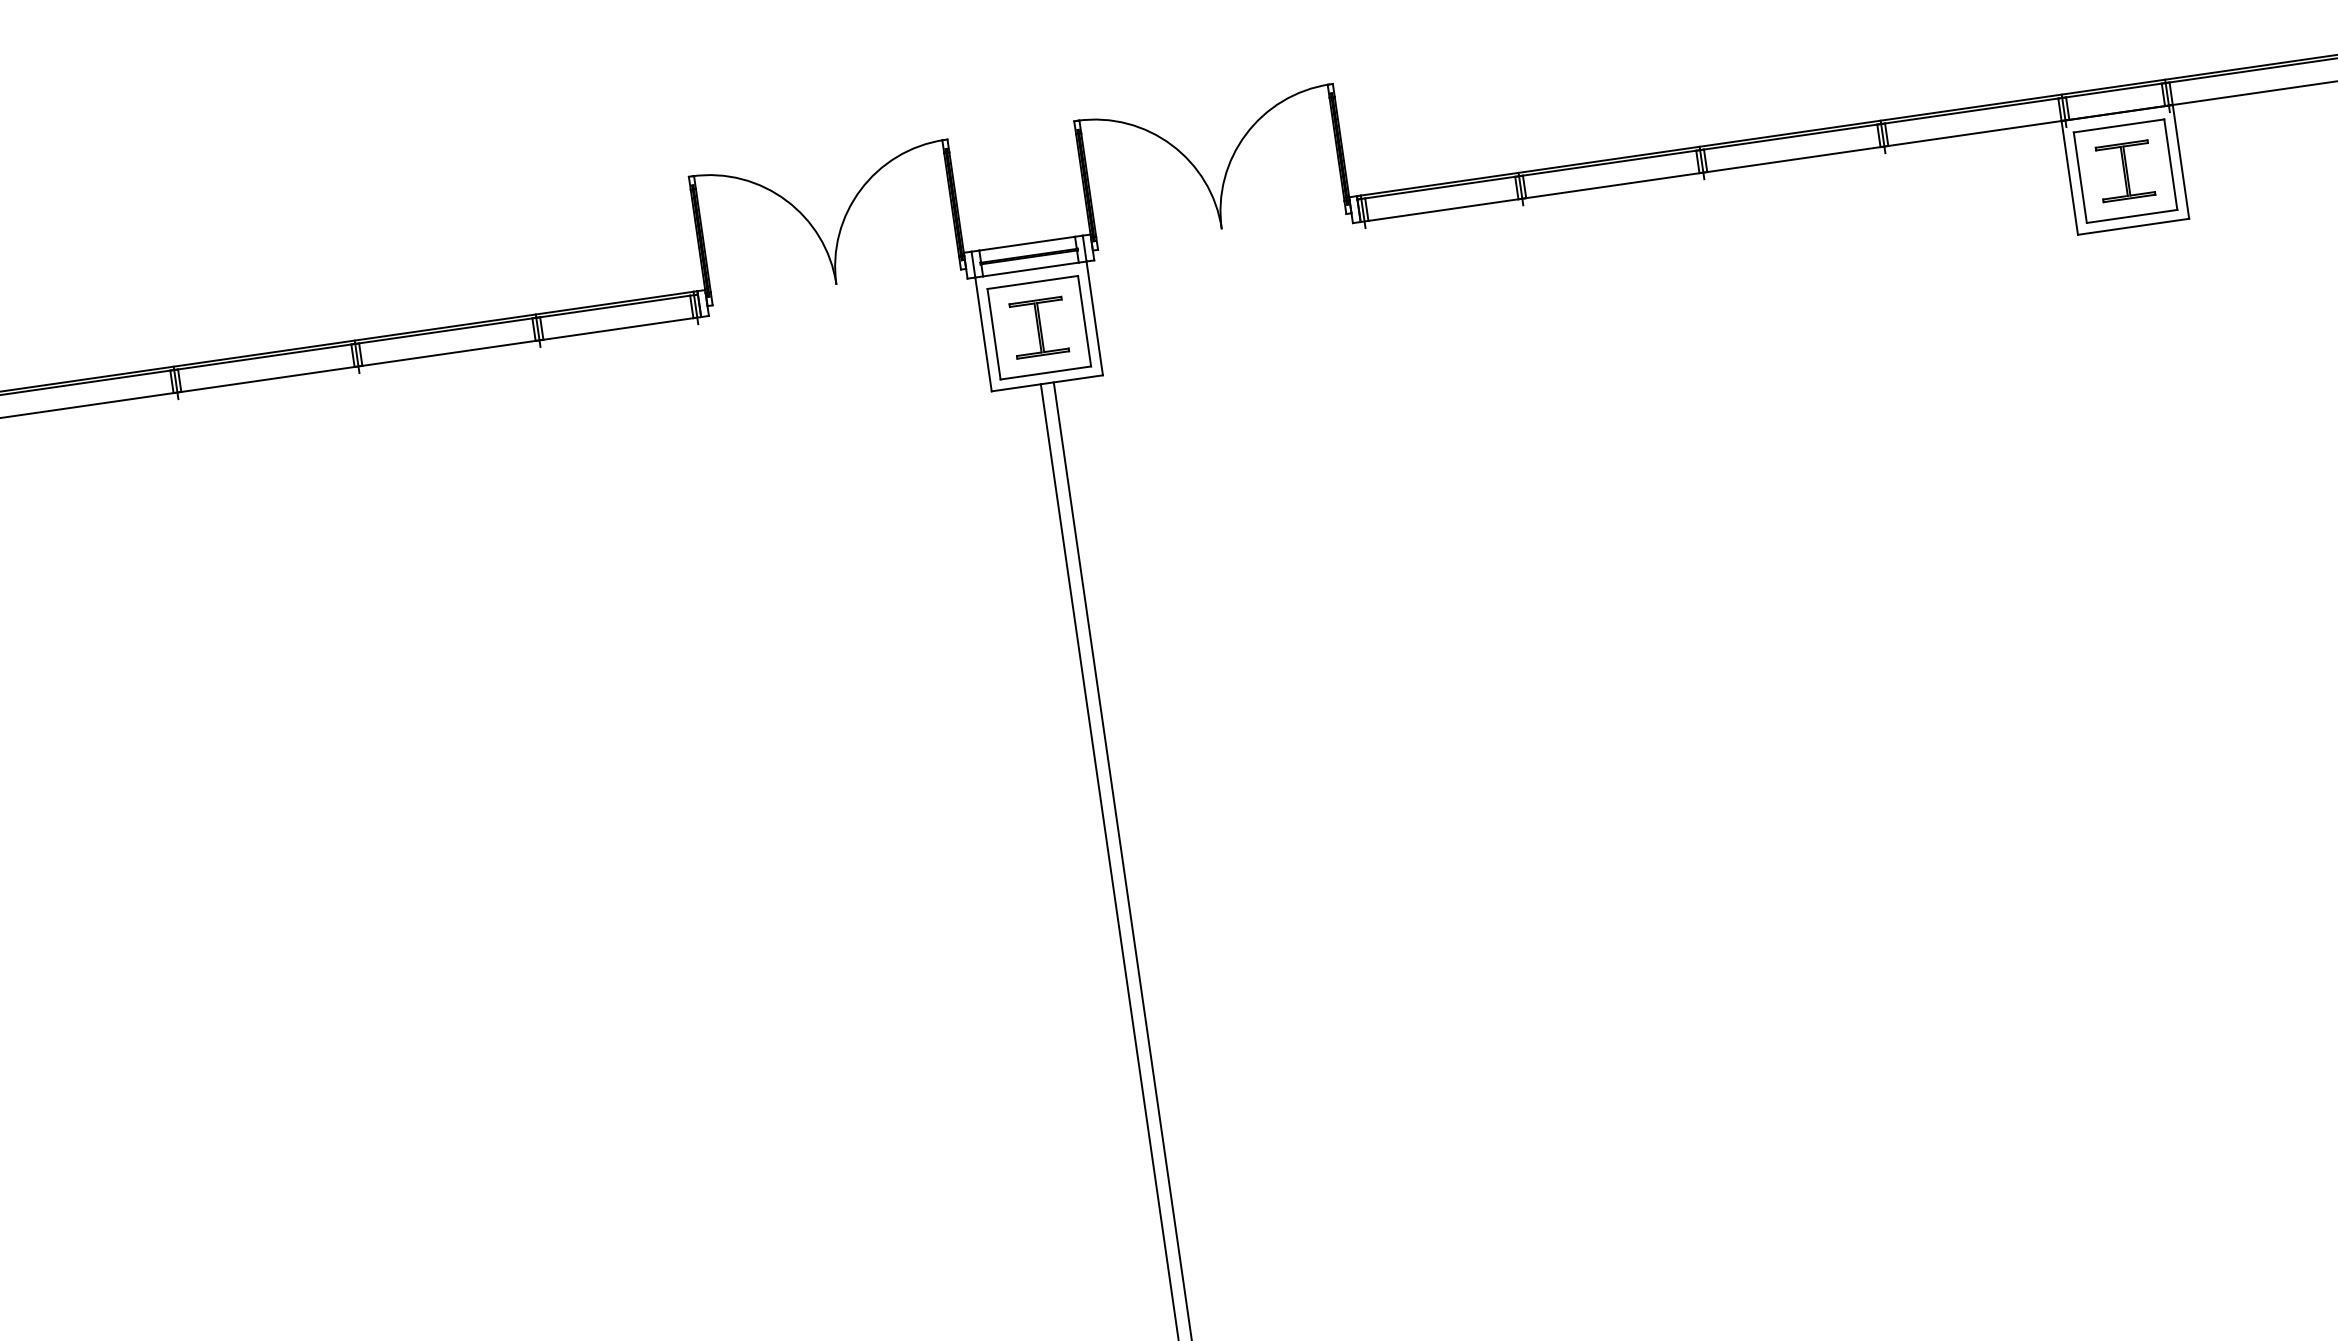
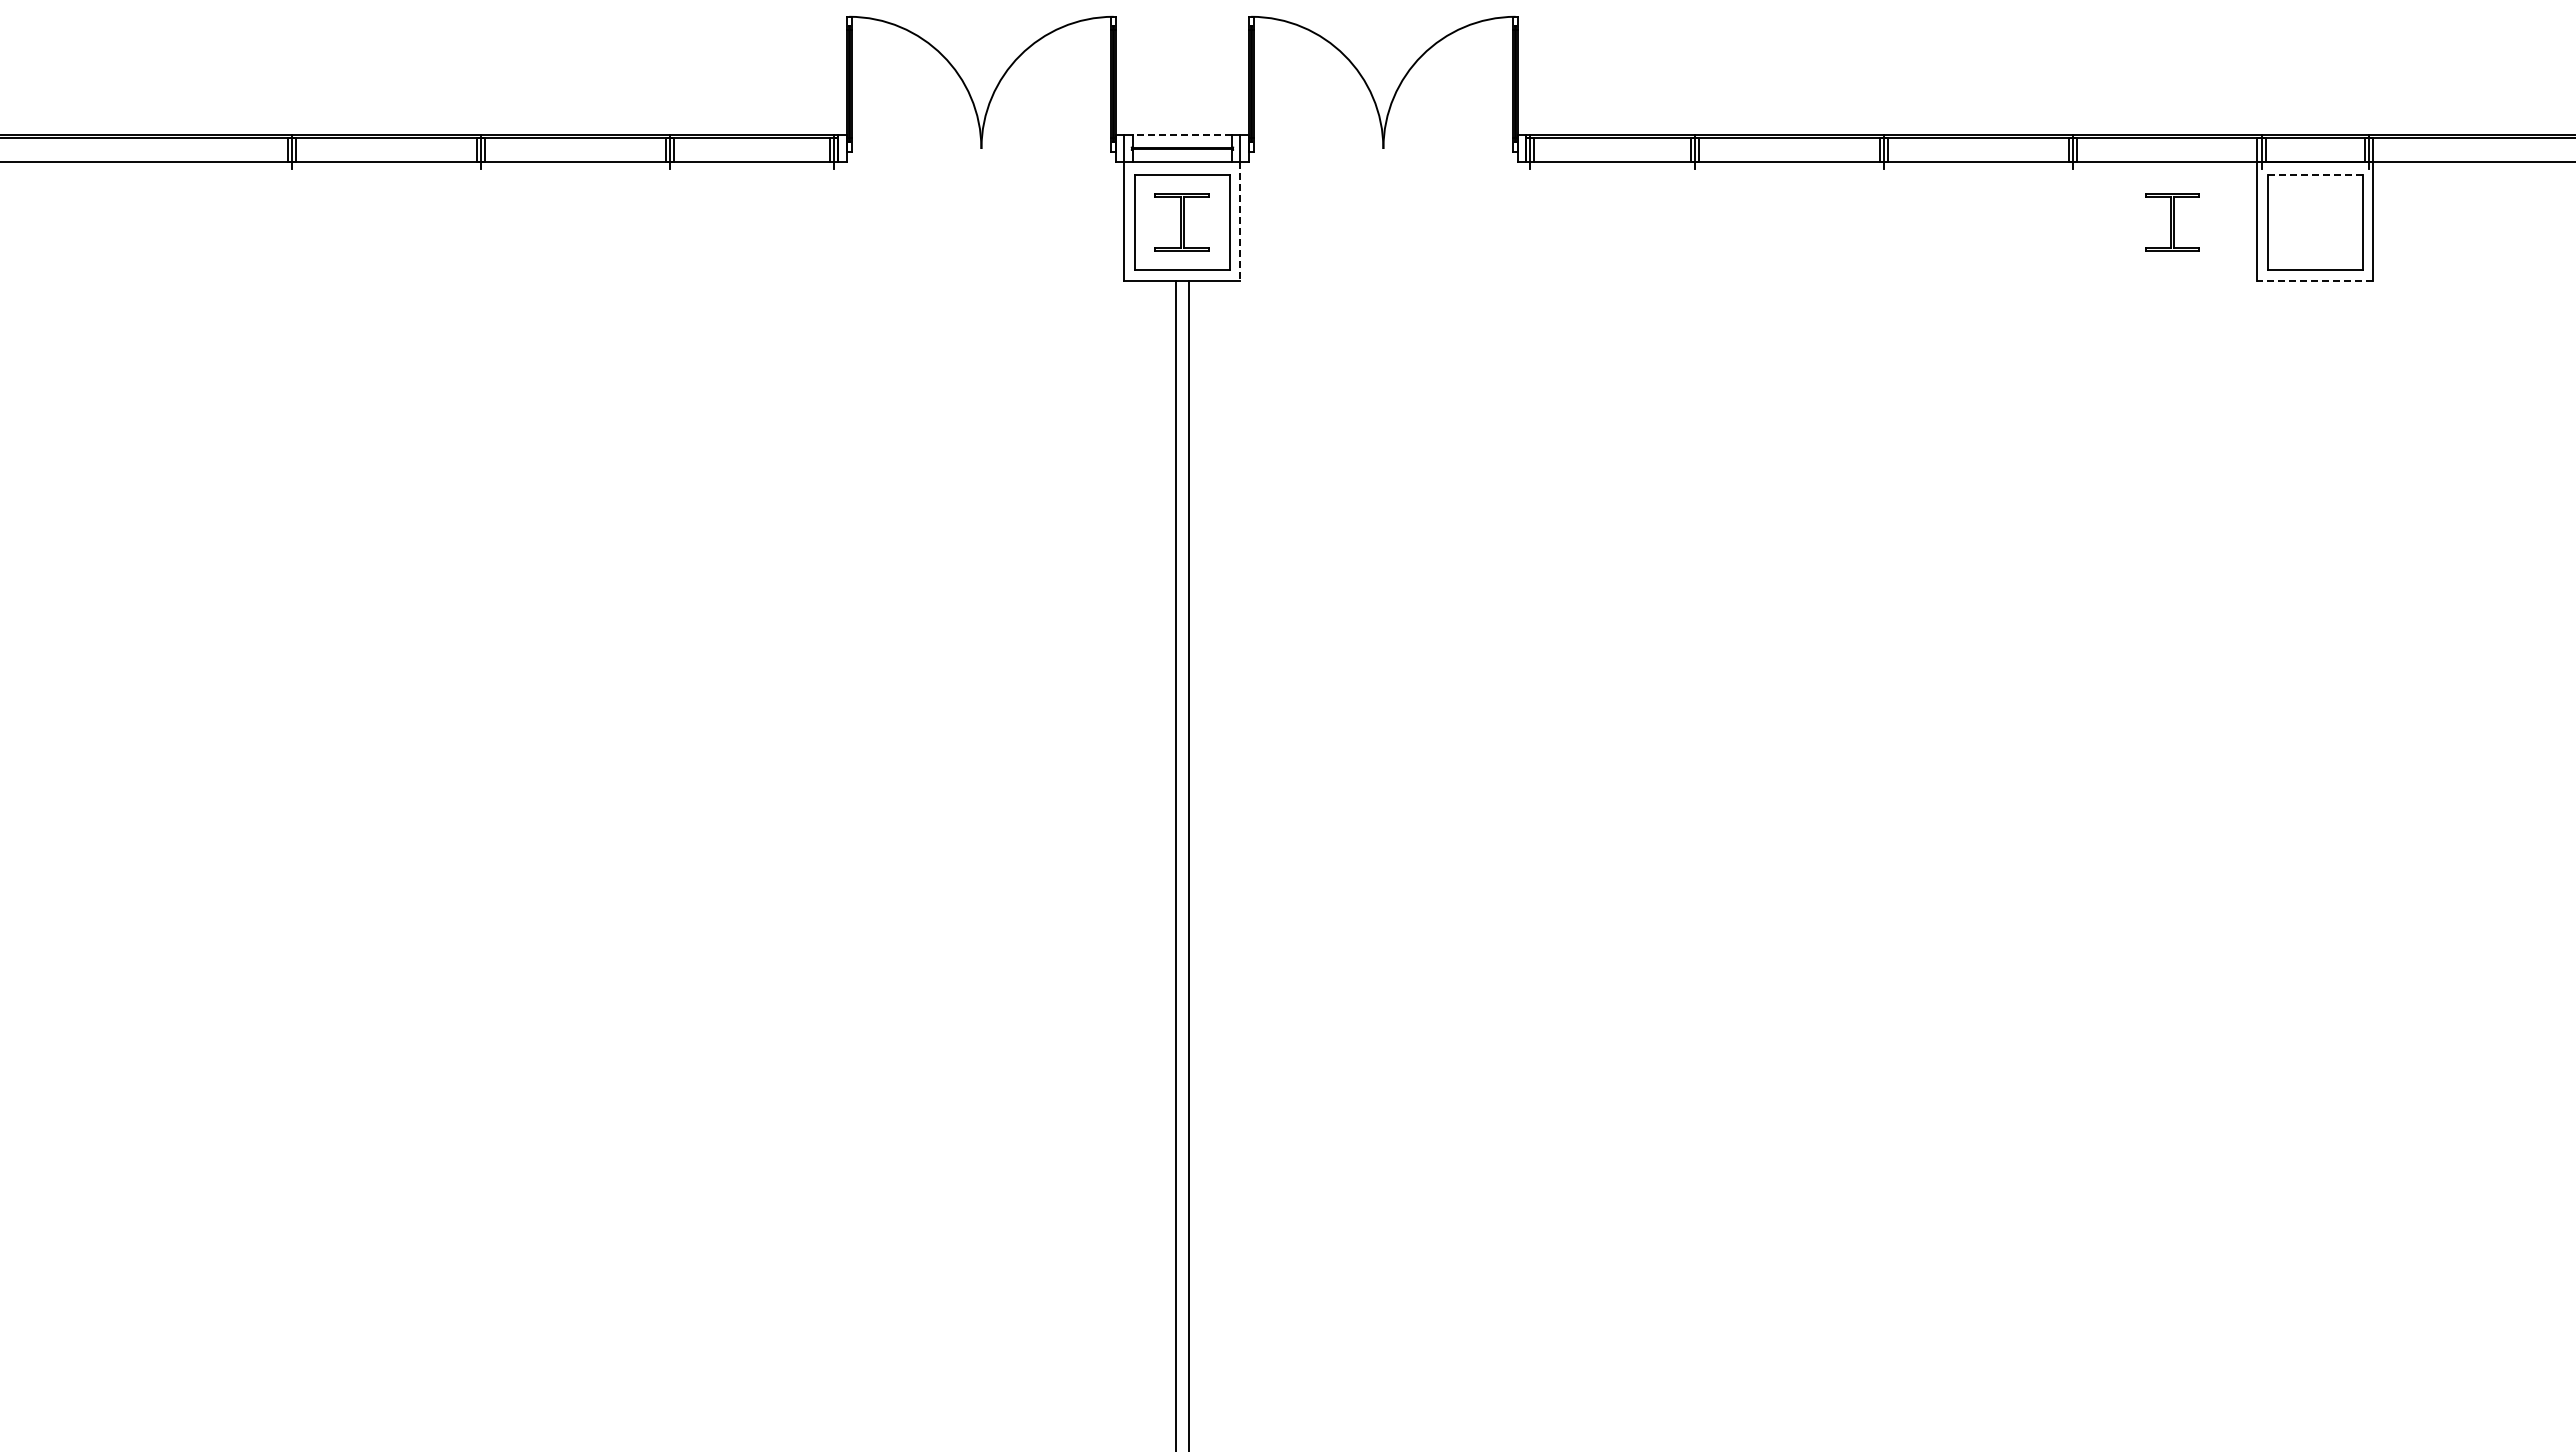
line: (2119, 125) -> (2315, 175), solid -> dashed
part: (2125, 171) -> (2172, 222), moved
line: (2132, 226) -> (2314, 280), solid -> dashed
line: (1027, 243) -> (1182, 134), solid -> dashed
line: (1094, 318) -> (1240, 221), solid -> dashed

